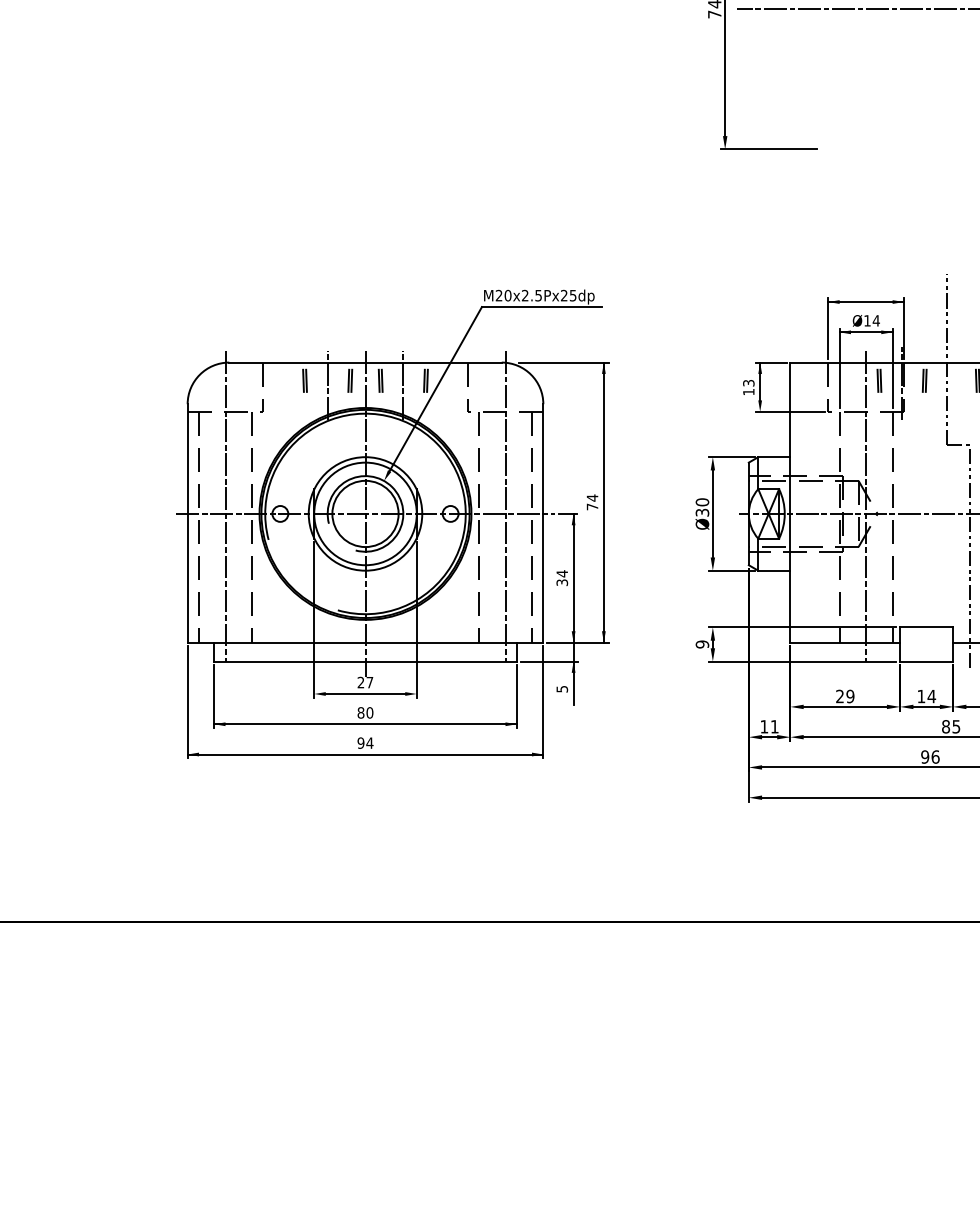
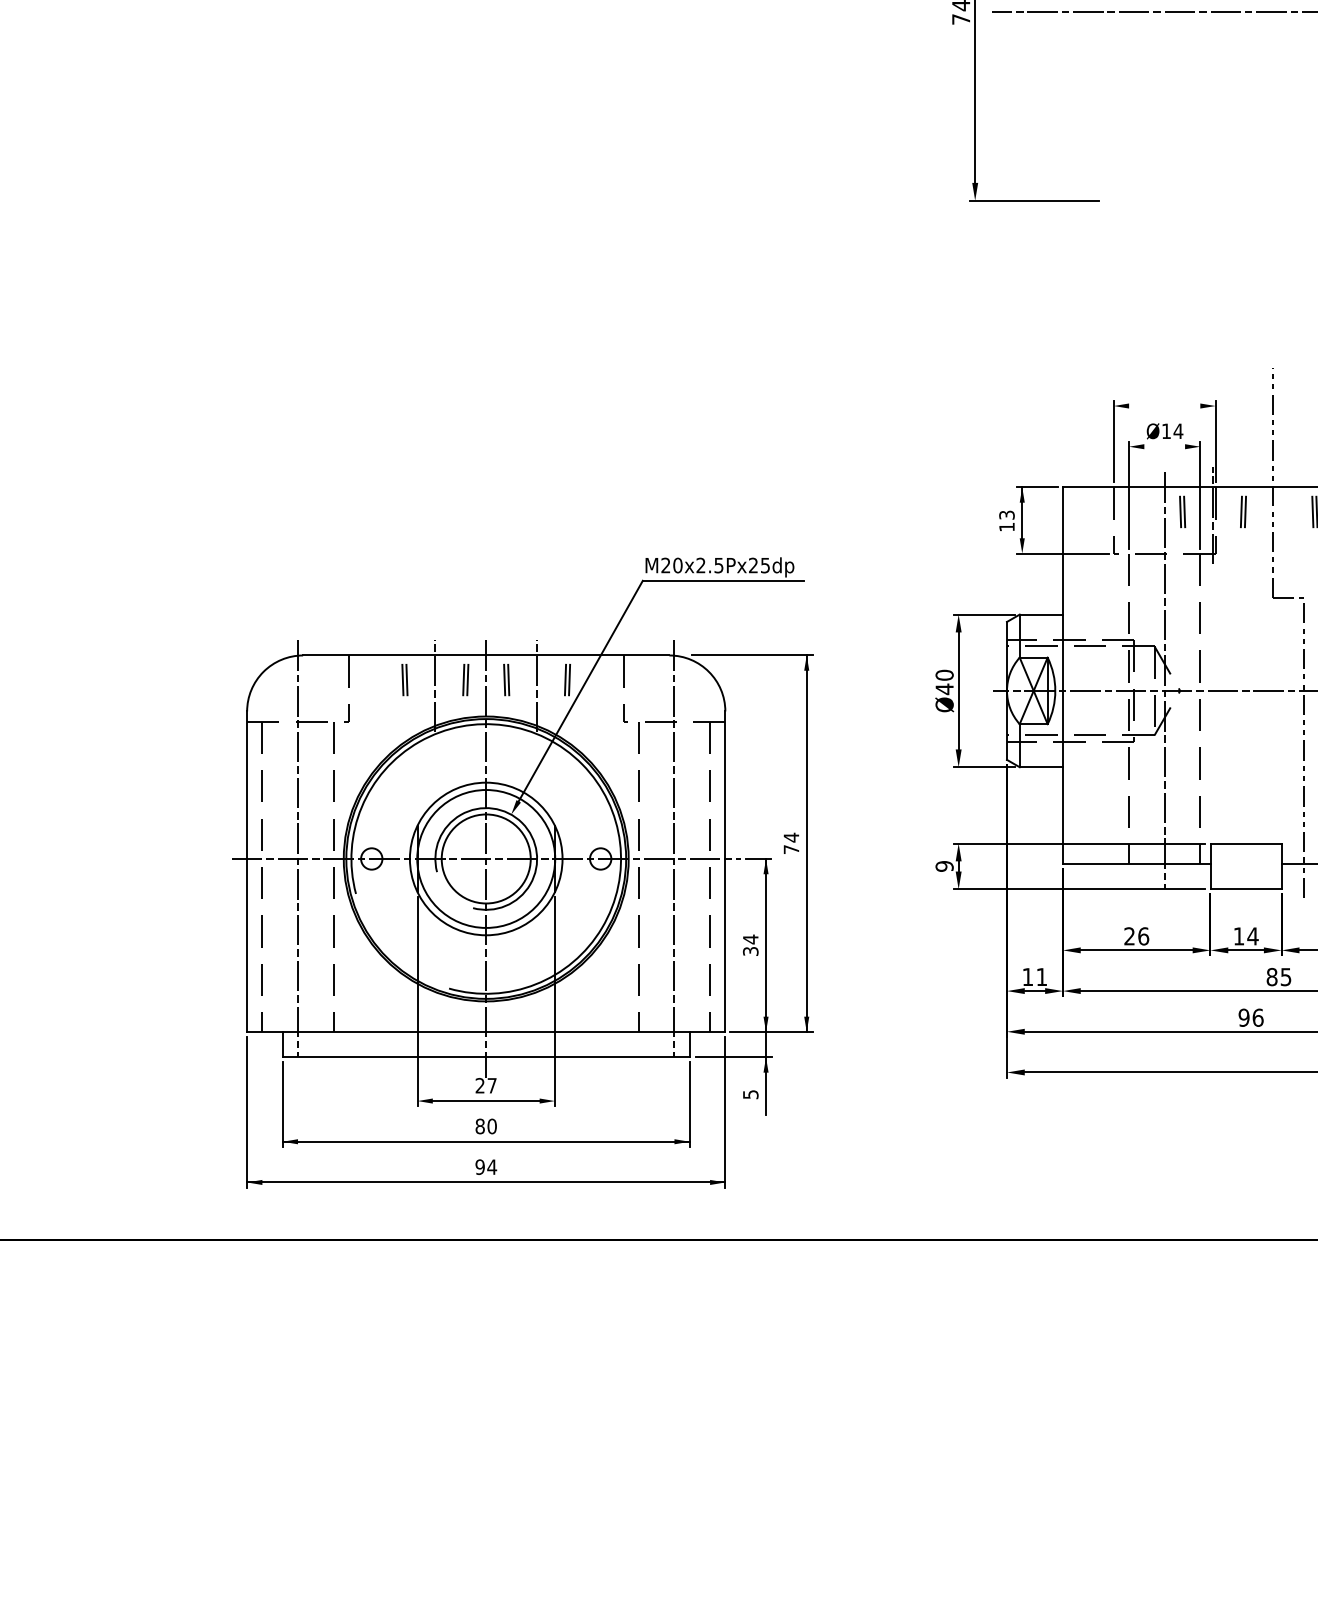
line: (865, 302) -> (1163, 406), removed
line: (865, 332) -> (1163, 446), removed
text: (702, 512) -> (944, 688), Ø30 -> Ø40
part: (392, 523) -> (522, 871), moved
text: (850, 696) -> (1143, 936), 29 -> 26

